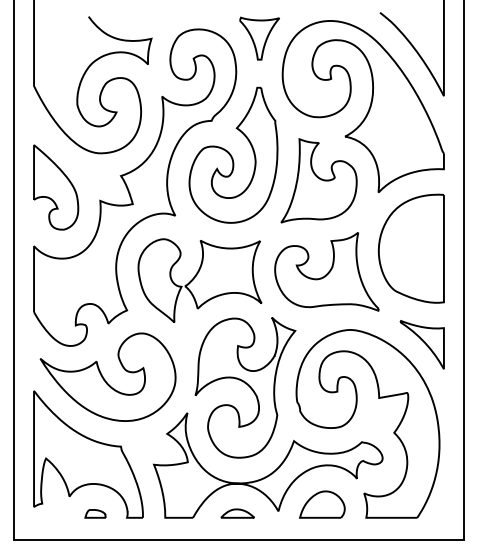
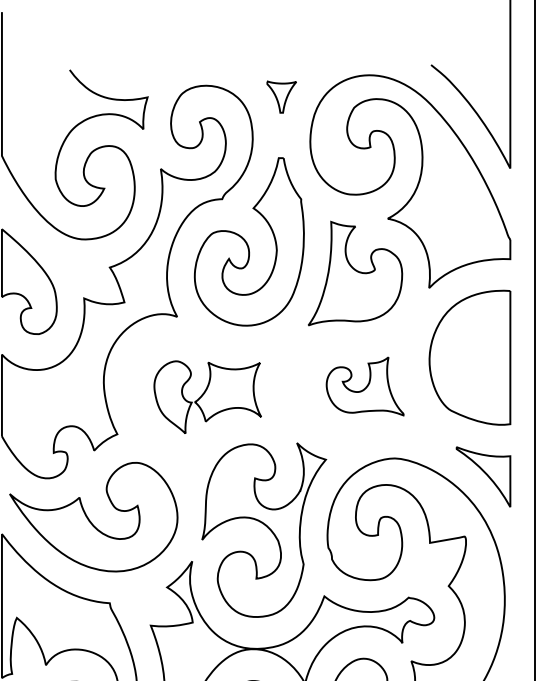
part: (259, 38) -> (281, 97), size x0.6
part: (326, 271) -> (364, 385), size x0.6
part: (199, 280) -> (207, 397), size x0.7

